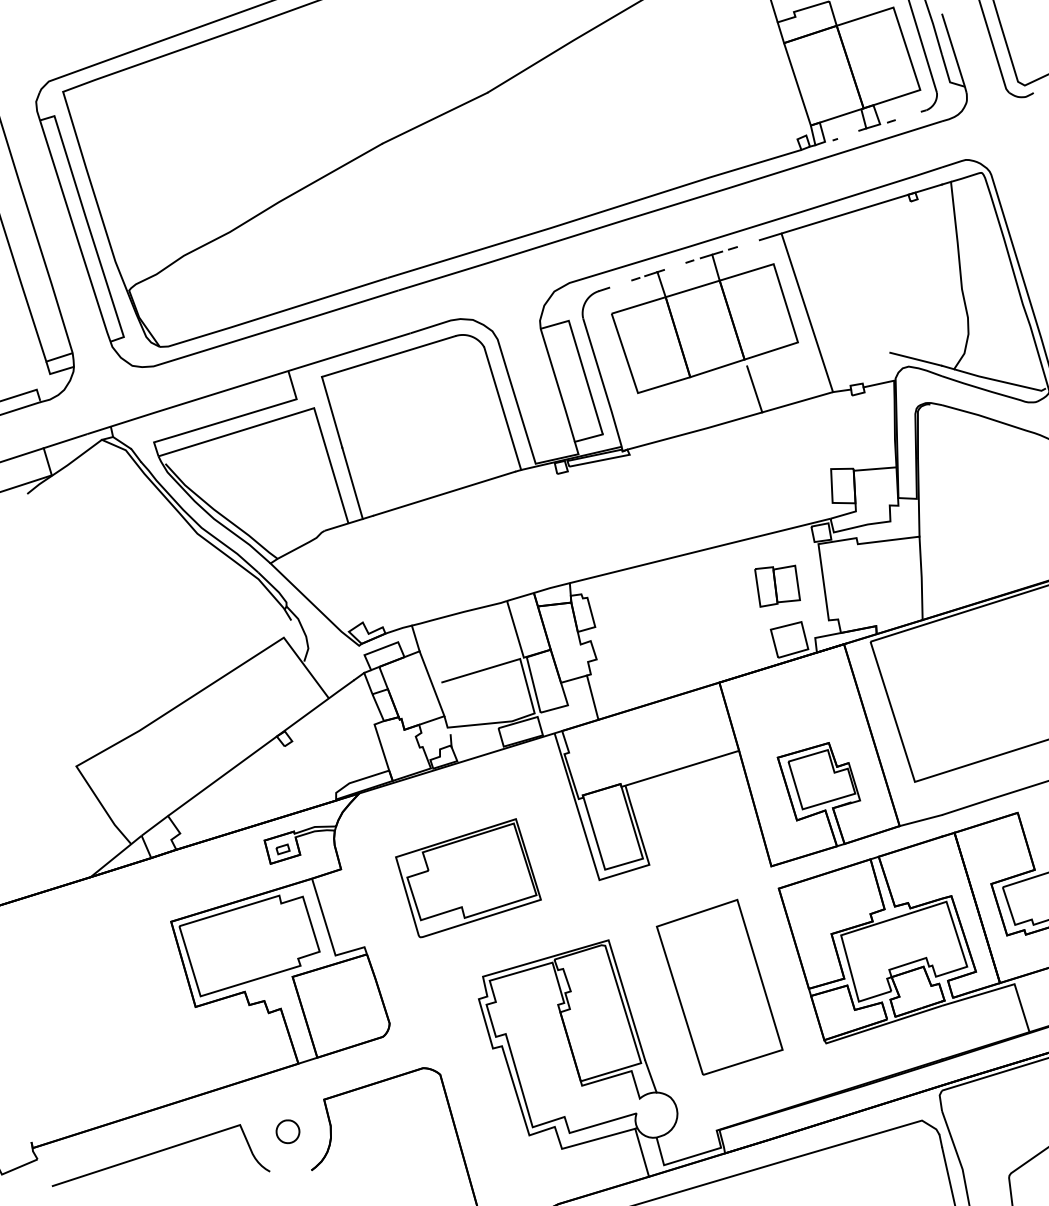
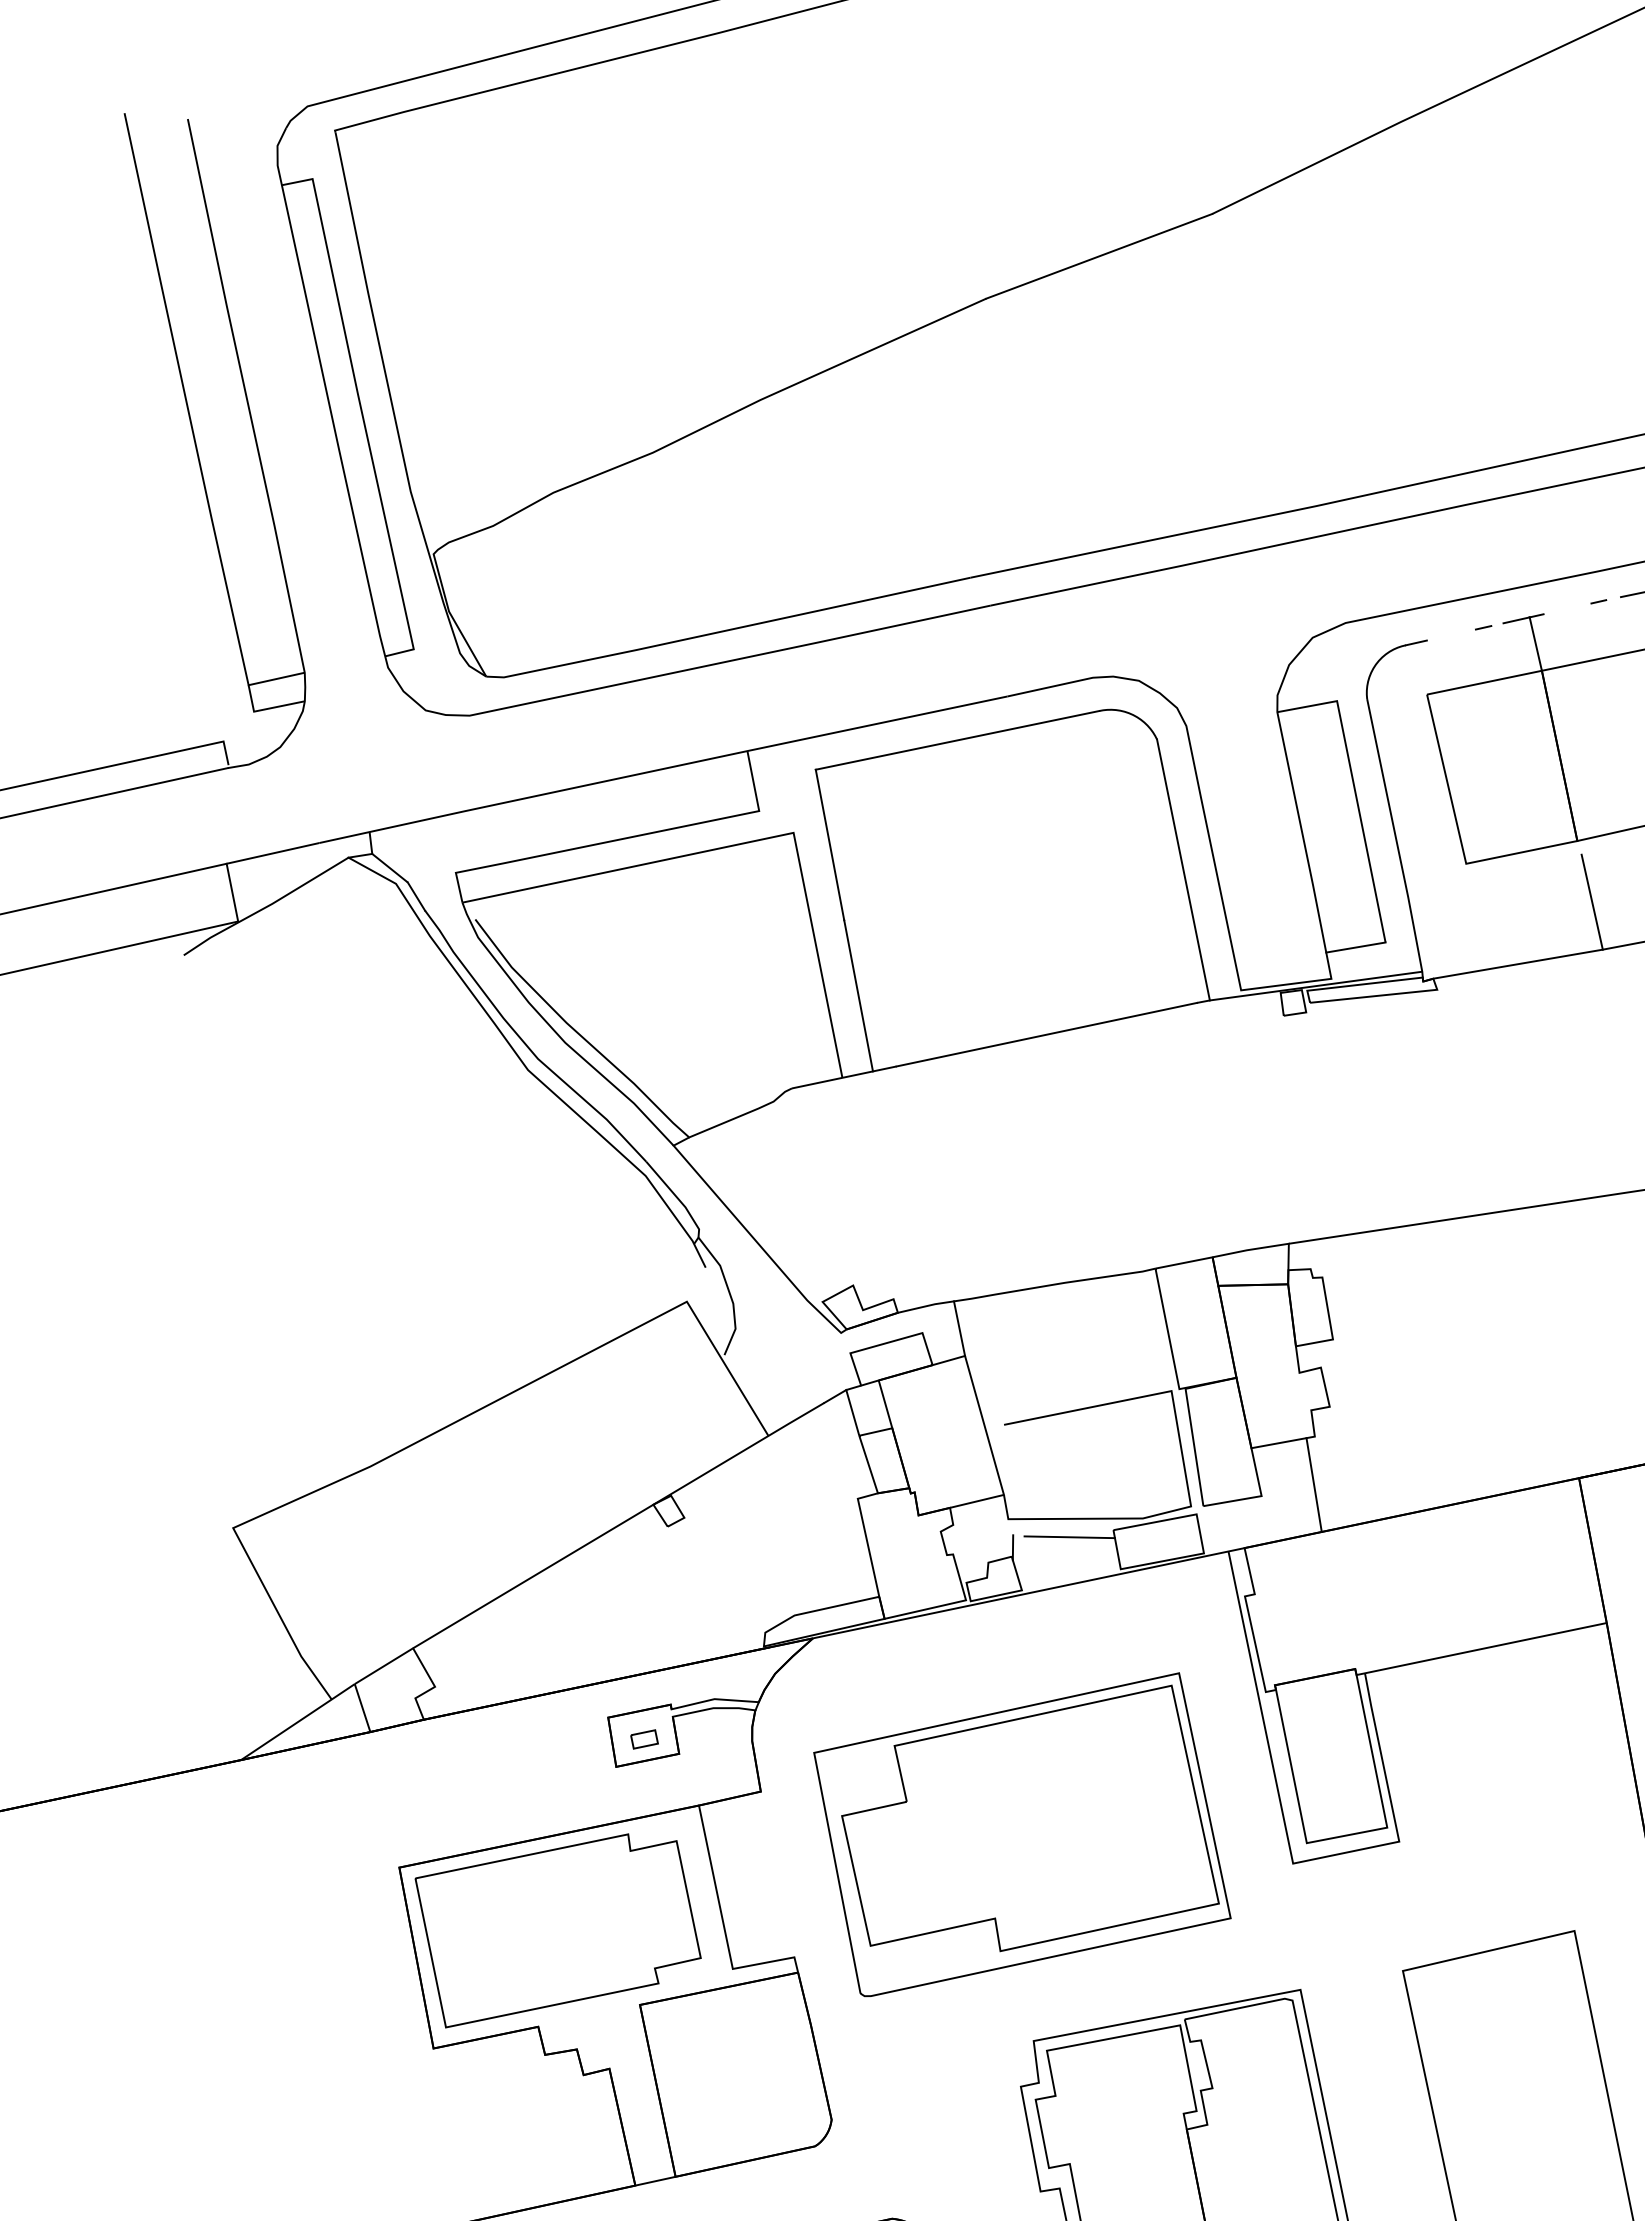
line: (699, 405) -> (1591, 901), added
line: (477, 733) -> (1068, 1537), added
part: (468, 877) -> (1022, 1833), size x1.43

